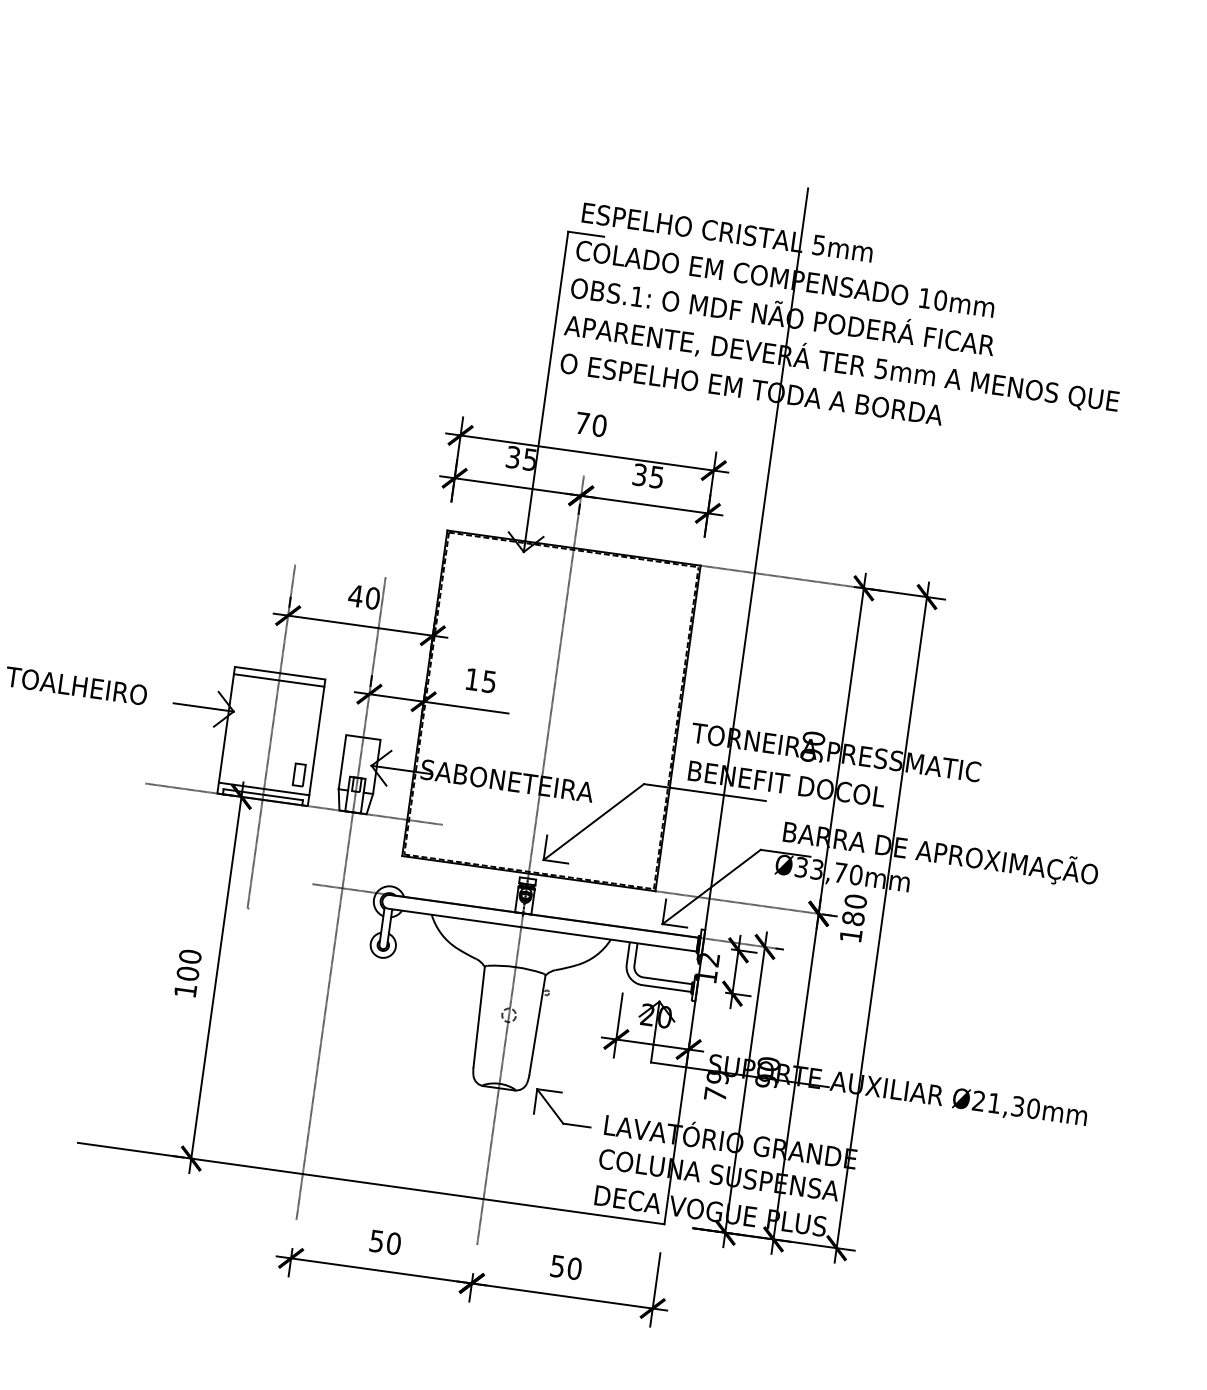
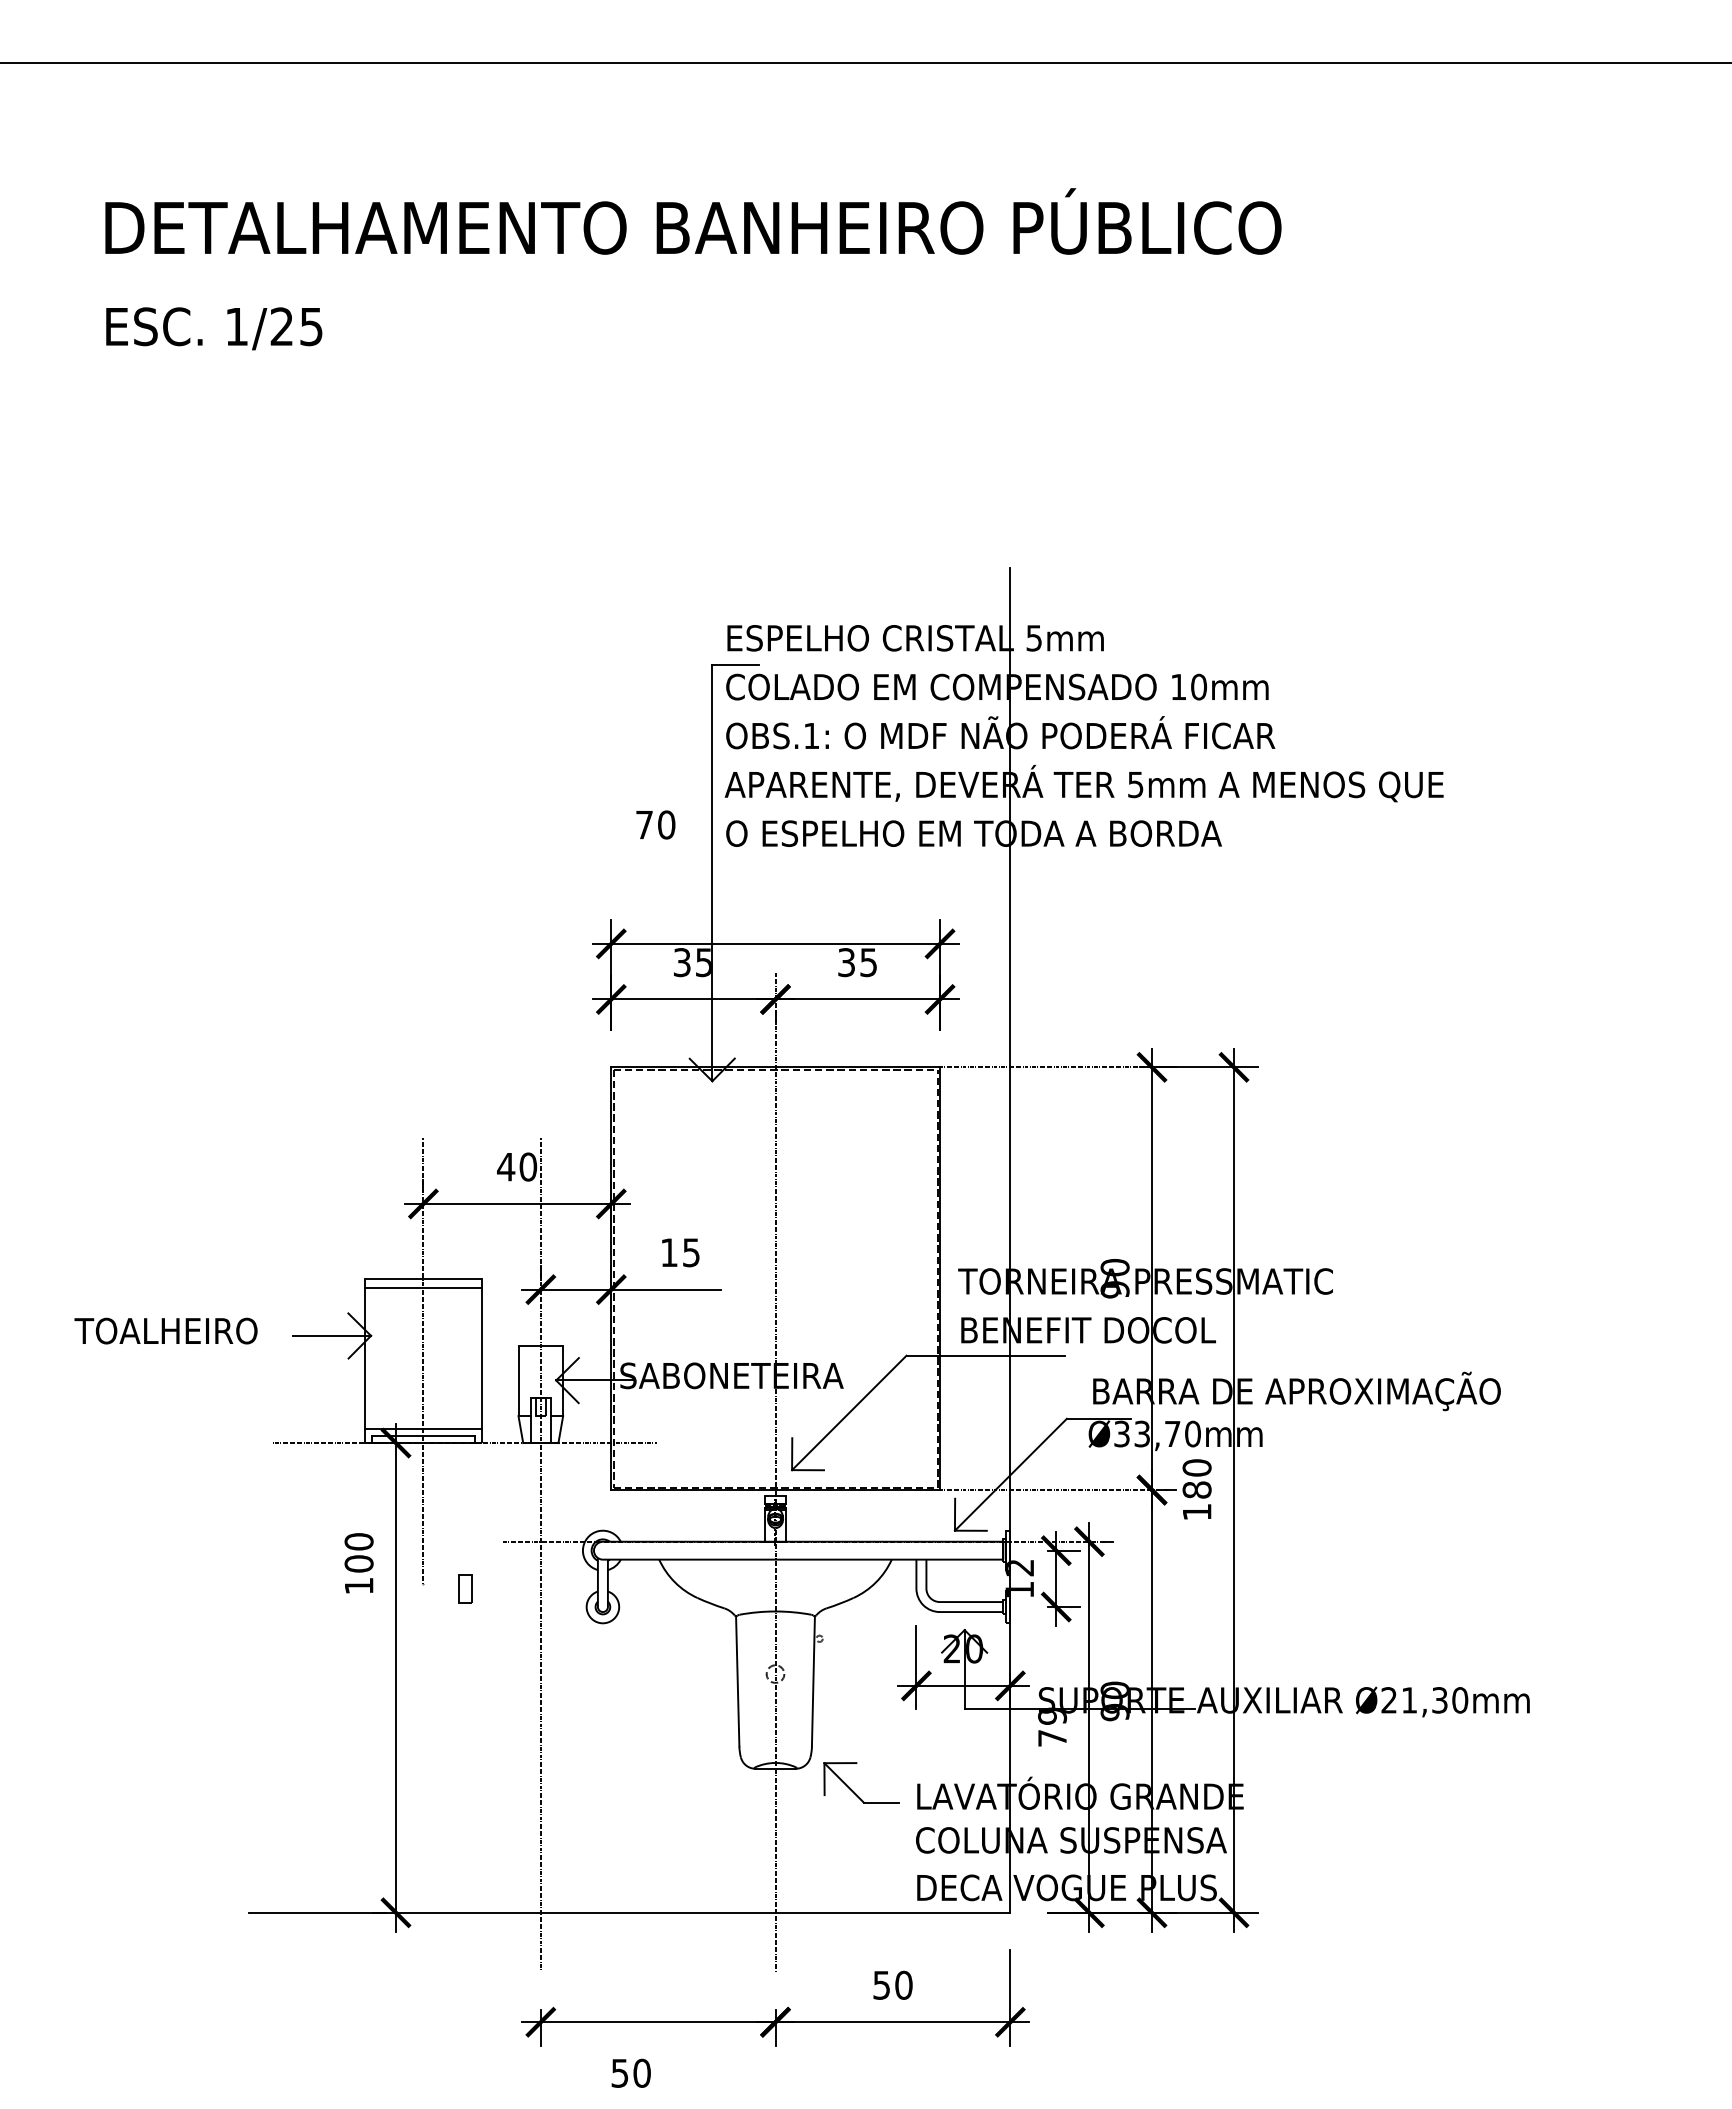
text: (591, 424) -> (655, 824), moved
part: (299, 774) -> (465, 1588), moved
text: (187, 973) -> (358, 1563), moved
text: (385, 1241) -> (630, 2072), moved

